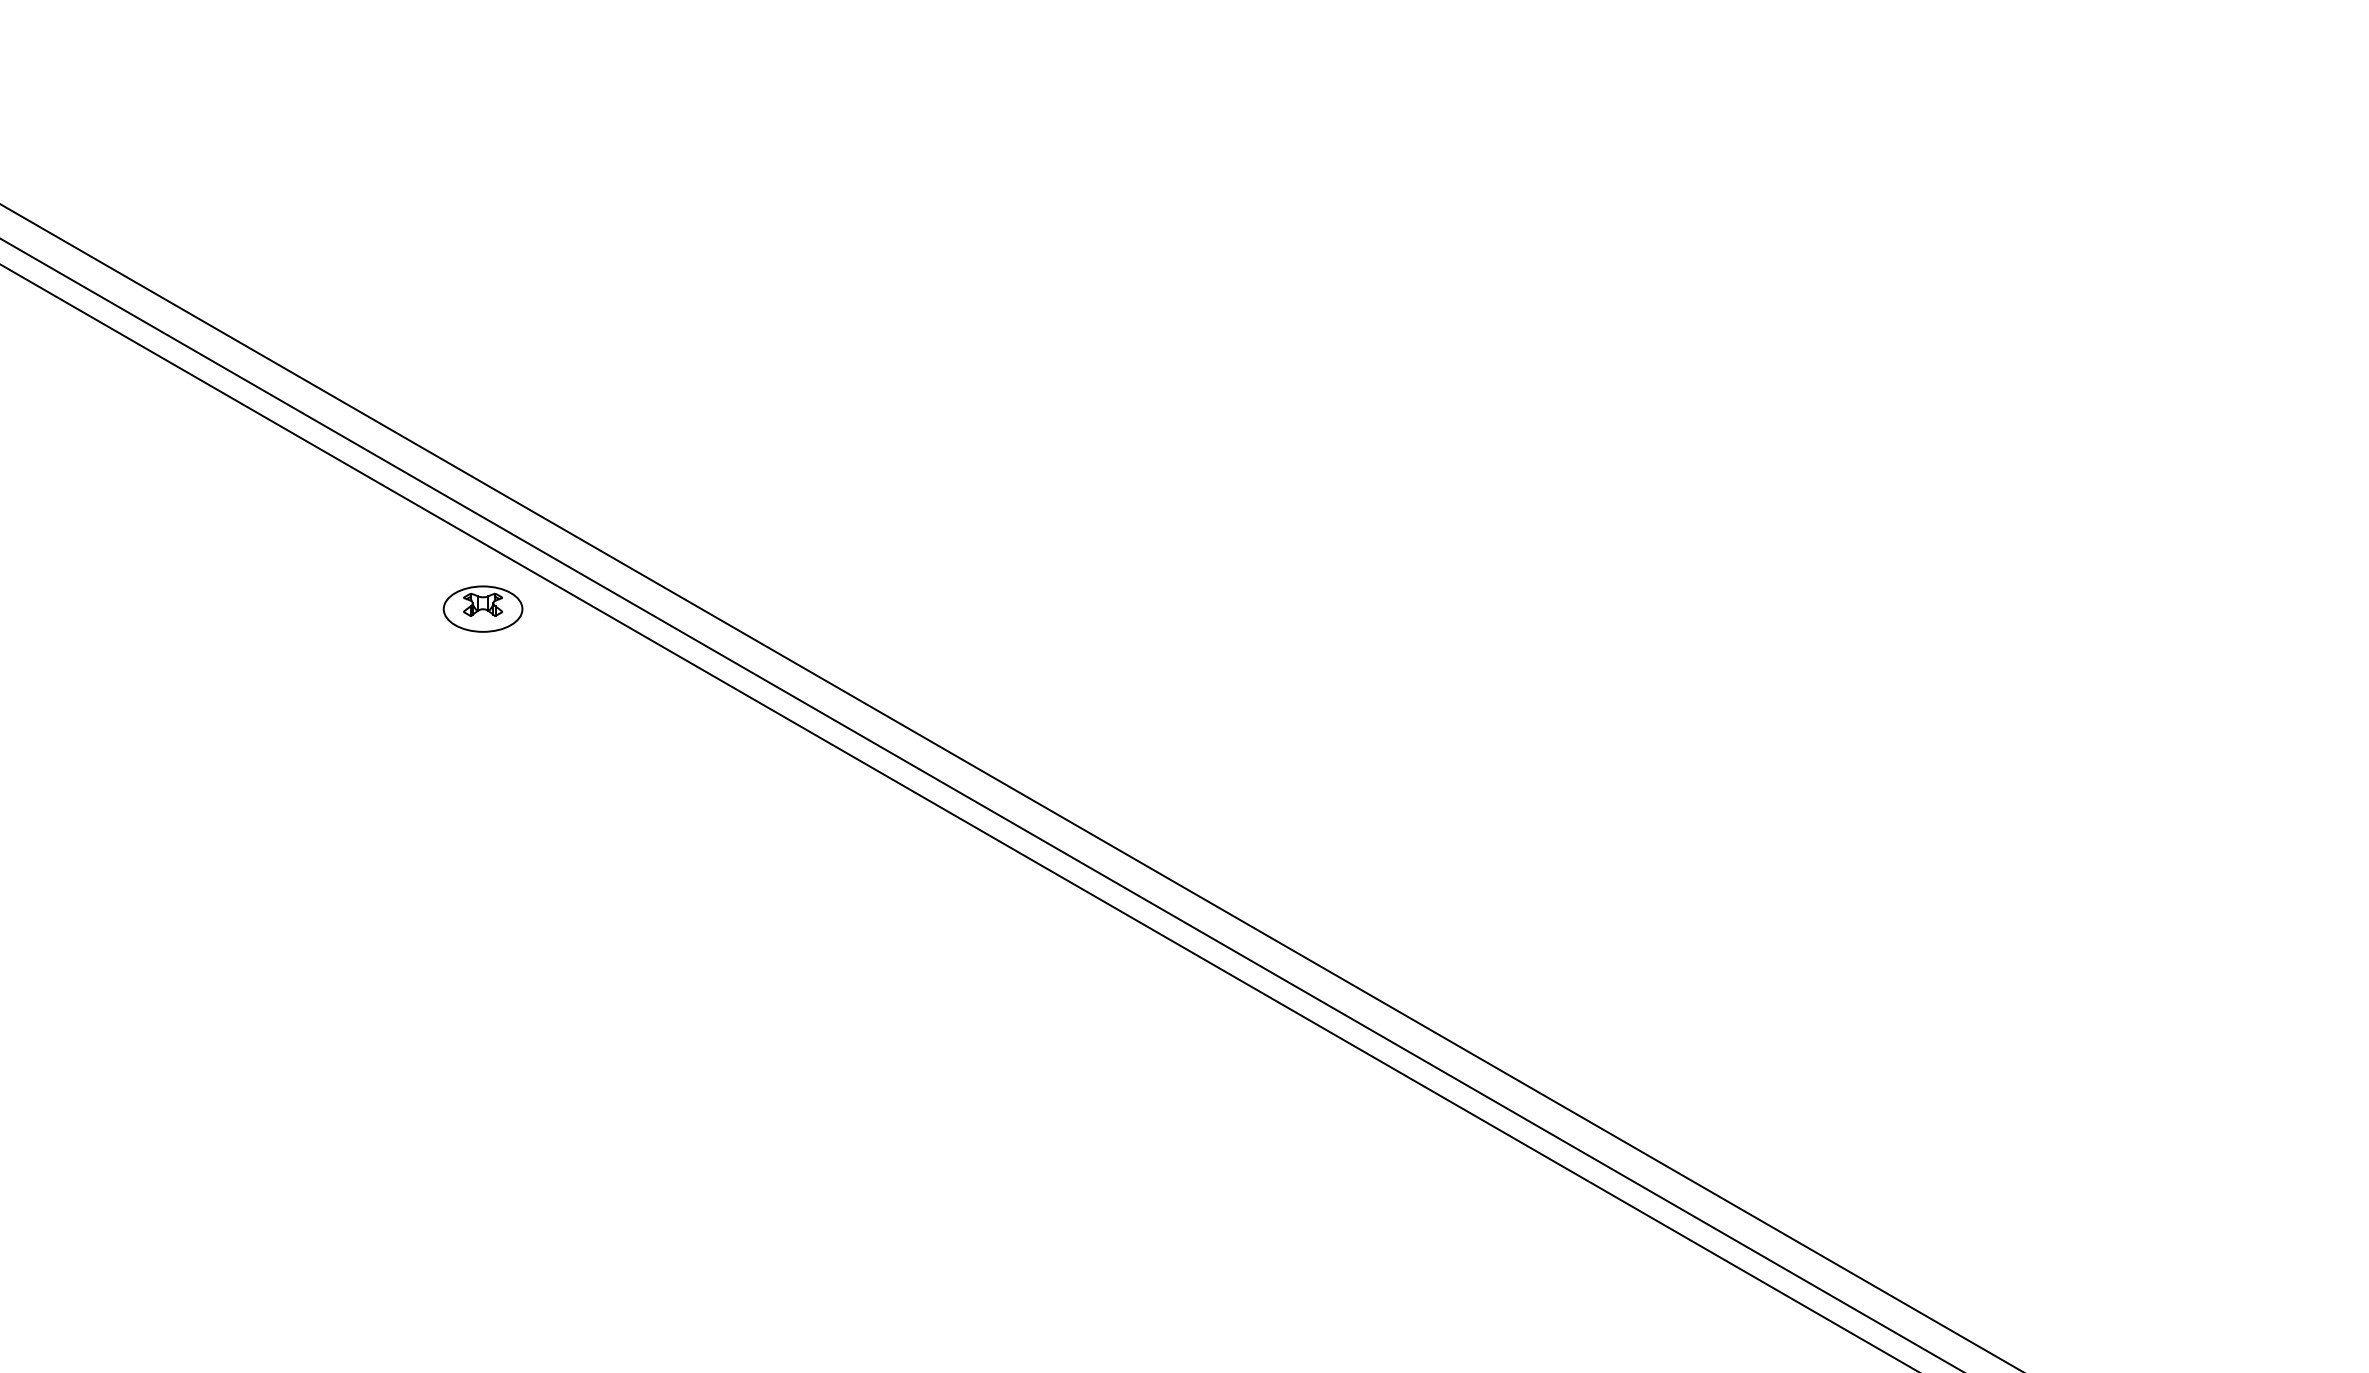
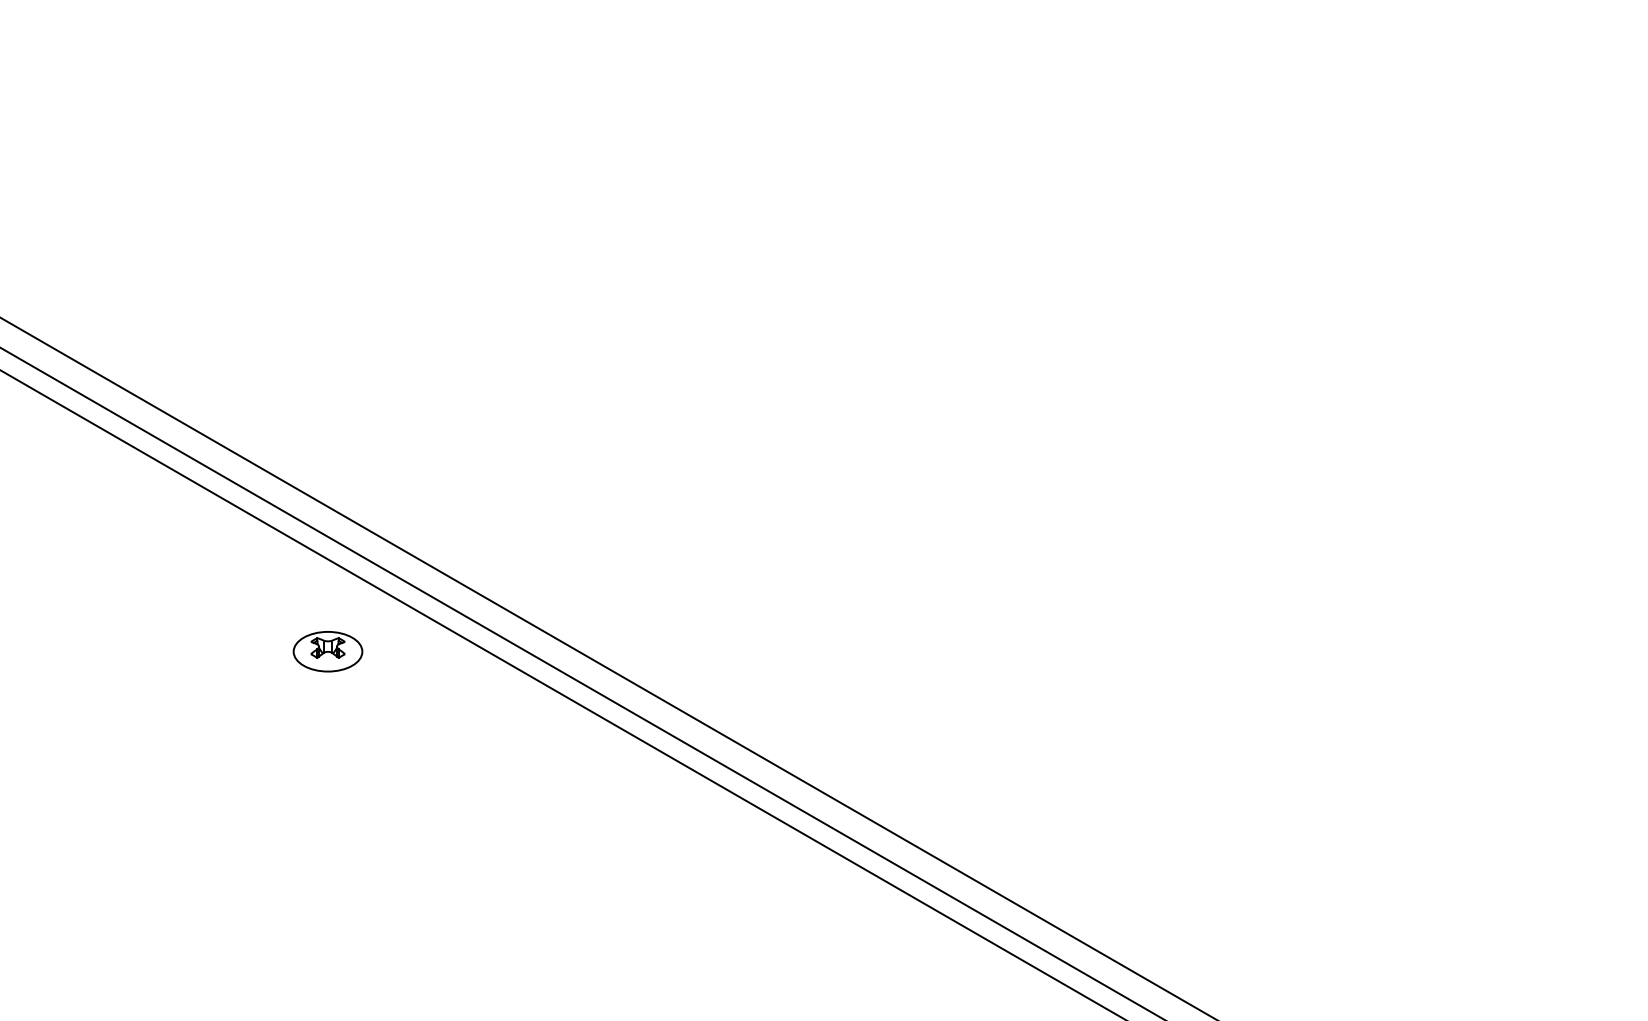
part: (482, 608) -> (327, 651), moved

